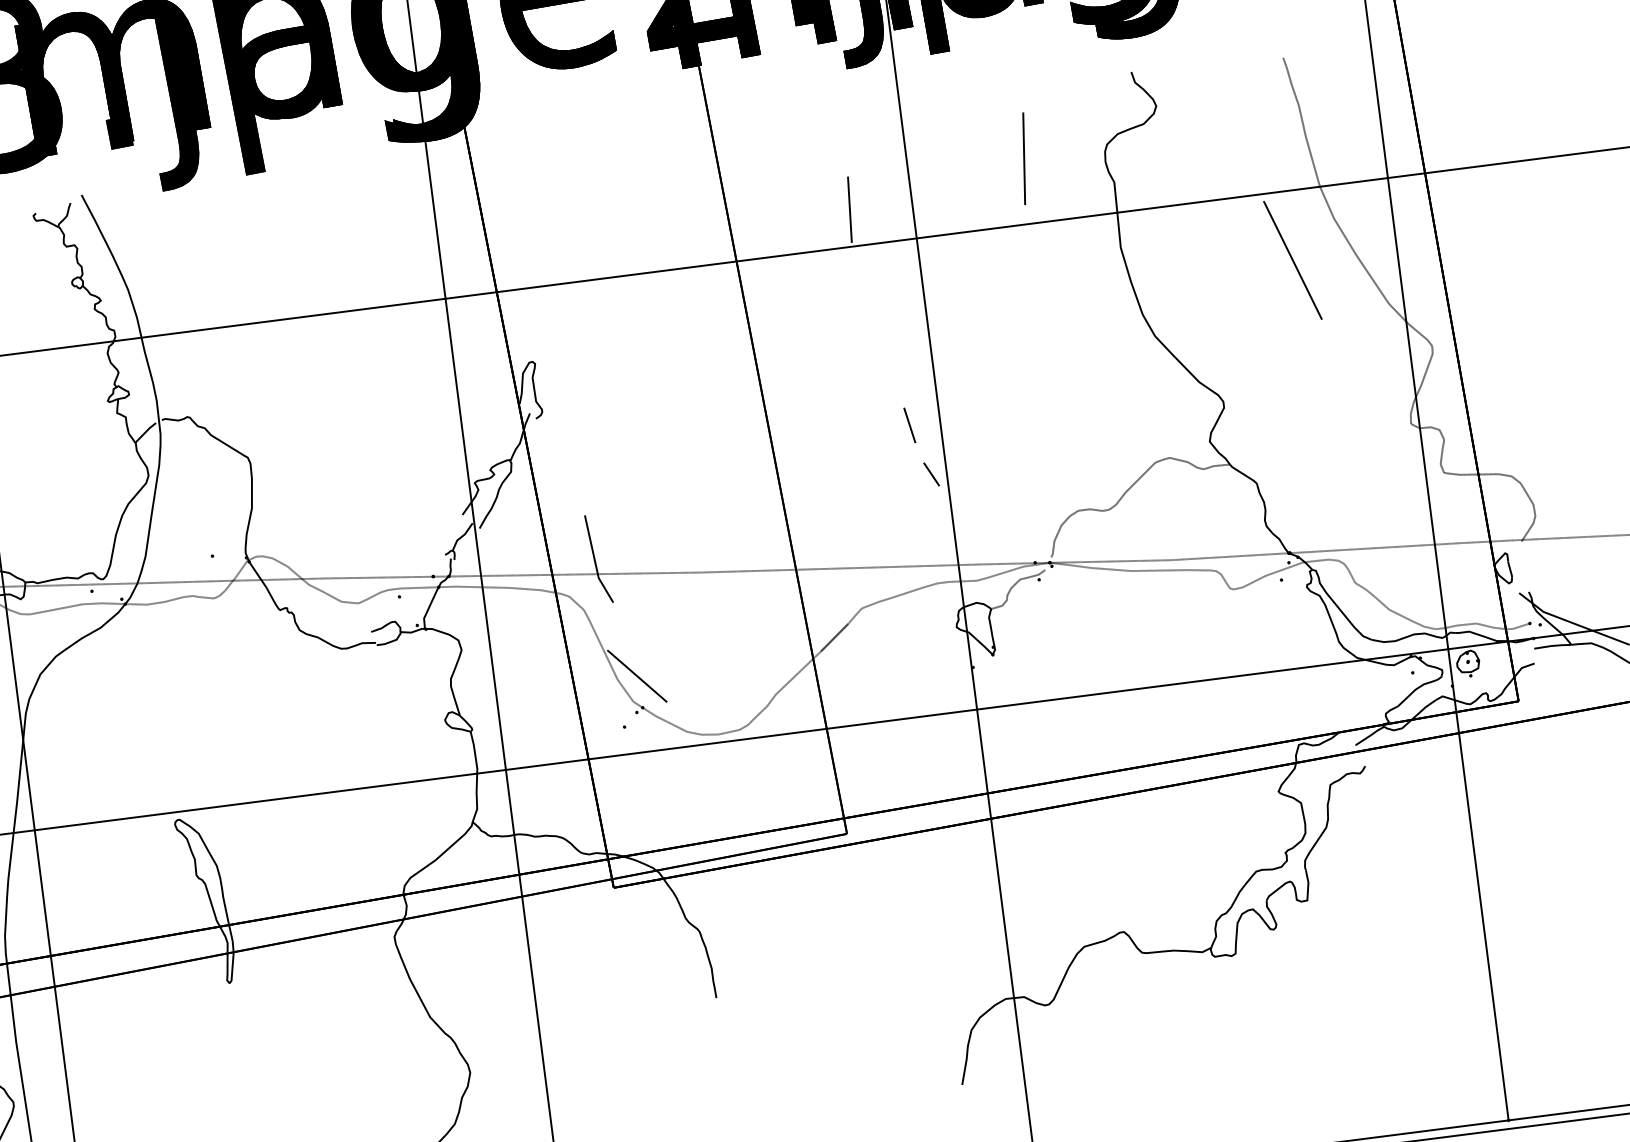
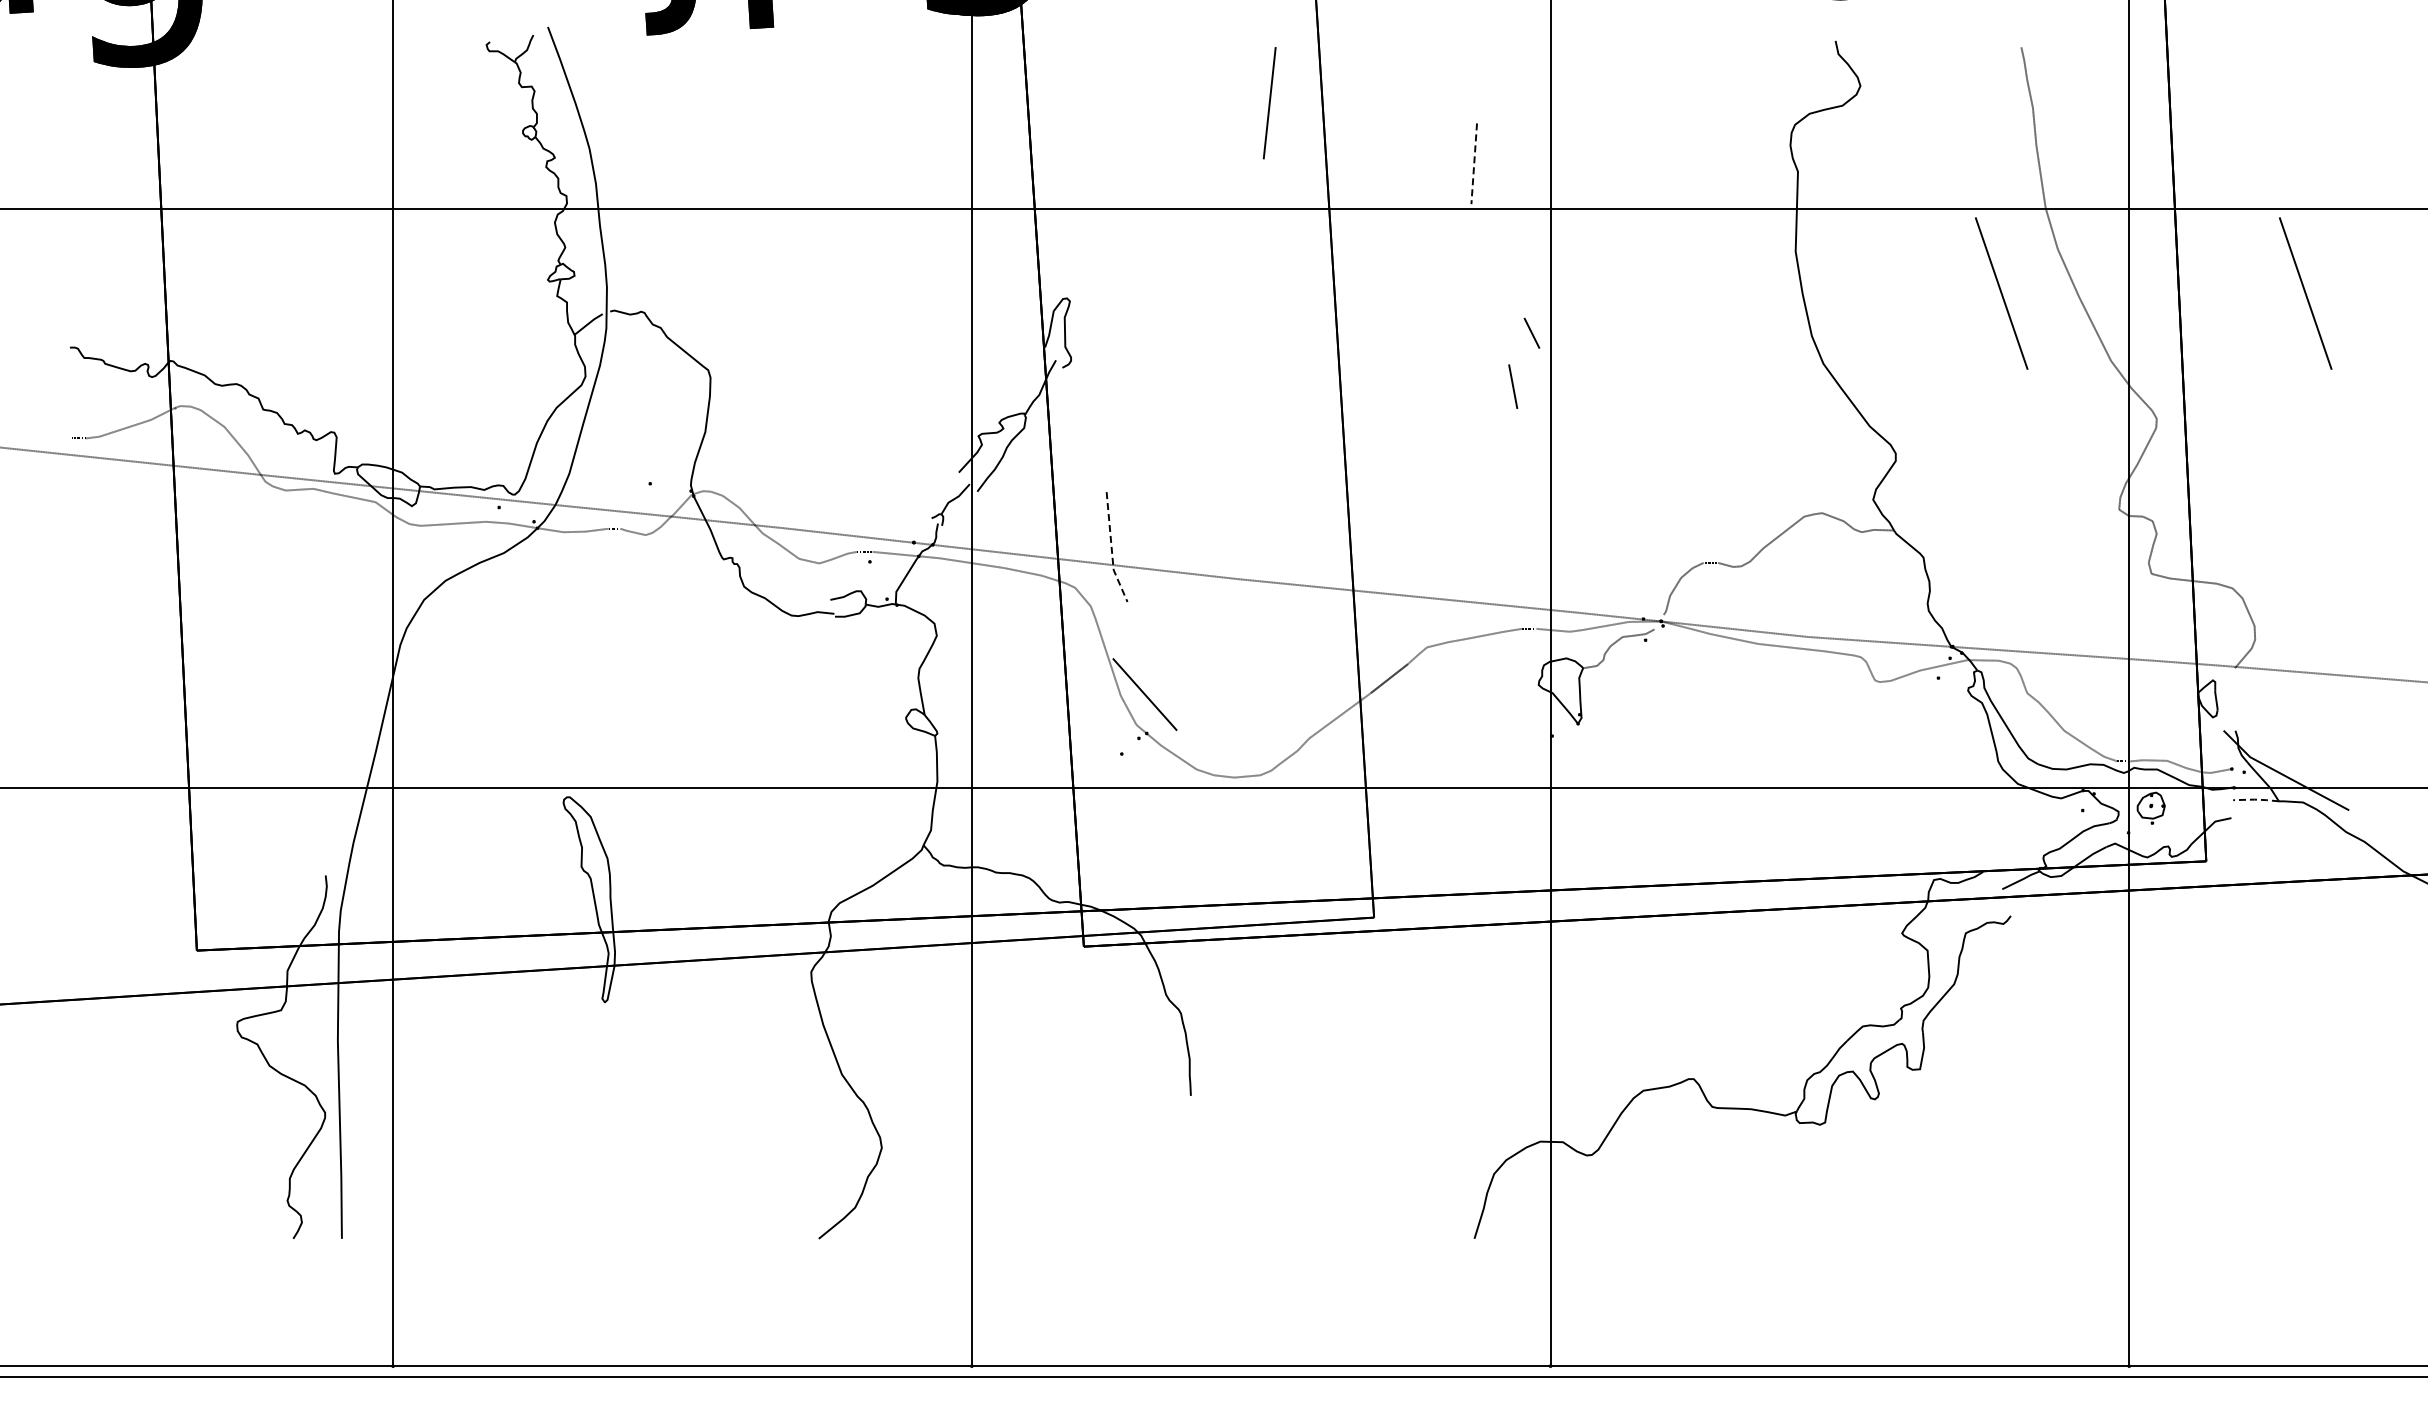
line: (1024, 159) -> (1269, 103), moved
line: (850, 210) -> (1474, 164), solid -> dashed
line: (1540, 228) -> (2305, 293), added
line: (910, 425) -> (1513, 386), moved
line: (931, 473) -> (1531, 332), moved
line: (594, 561) -> (1111, 549), solid -> dashed
line: (1553, 645) -> (2256, 799), solid -> dashed

